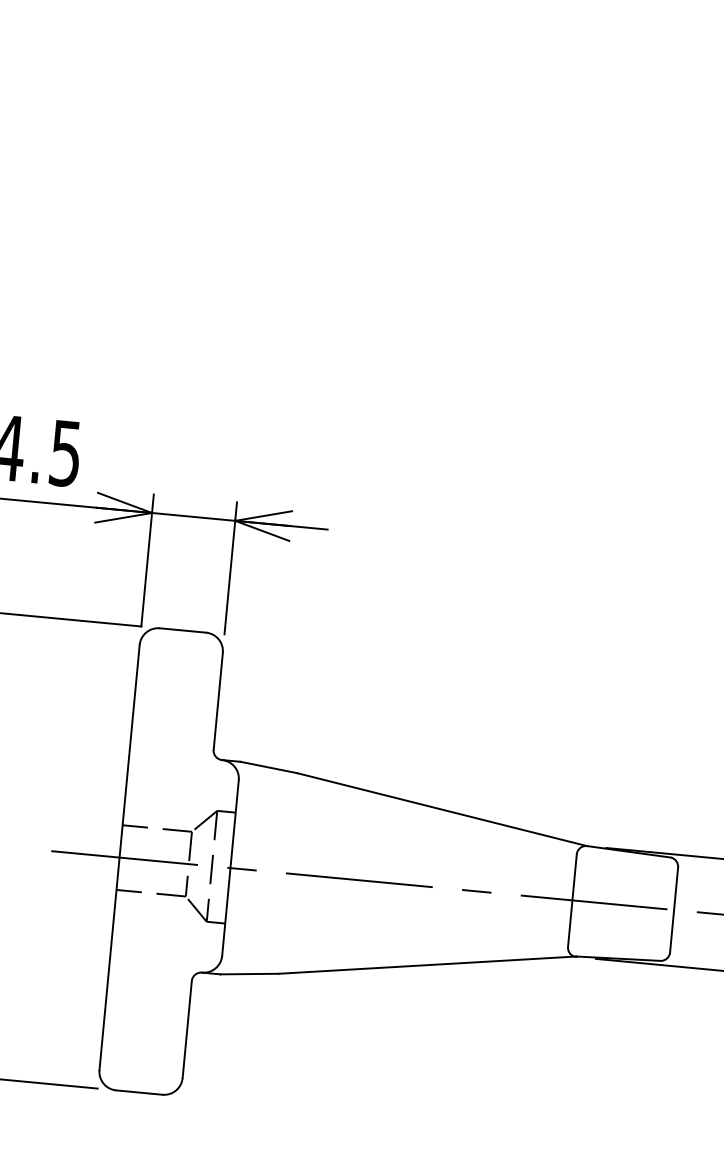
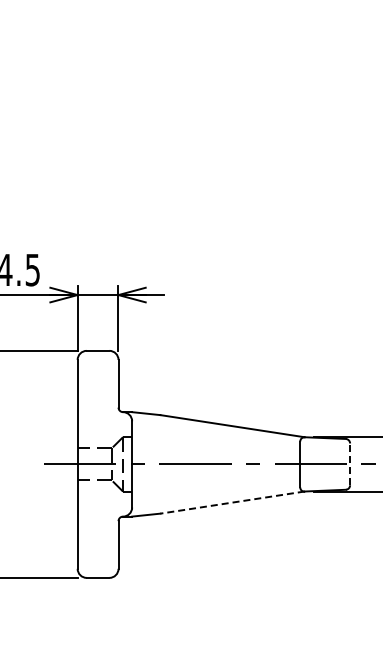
line: (674, 910) -> (350, 464), solid -> dashed
line: (427, 964) -> (232, 502), solid -> dashed

